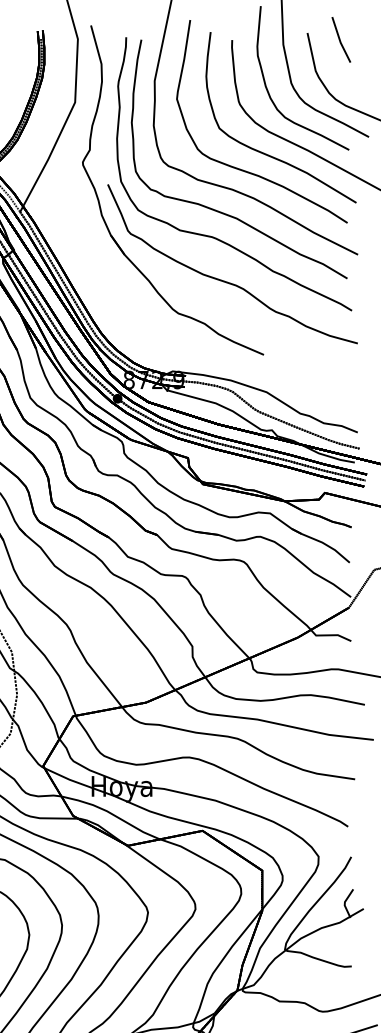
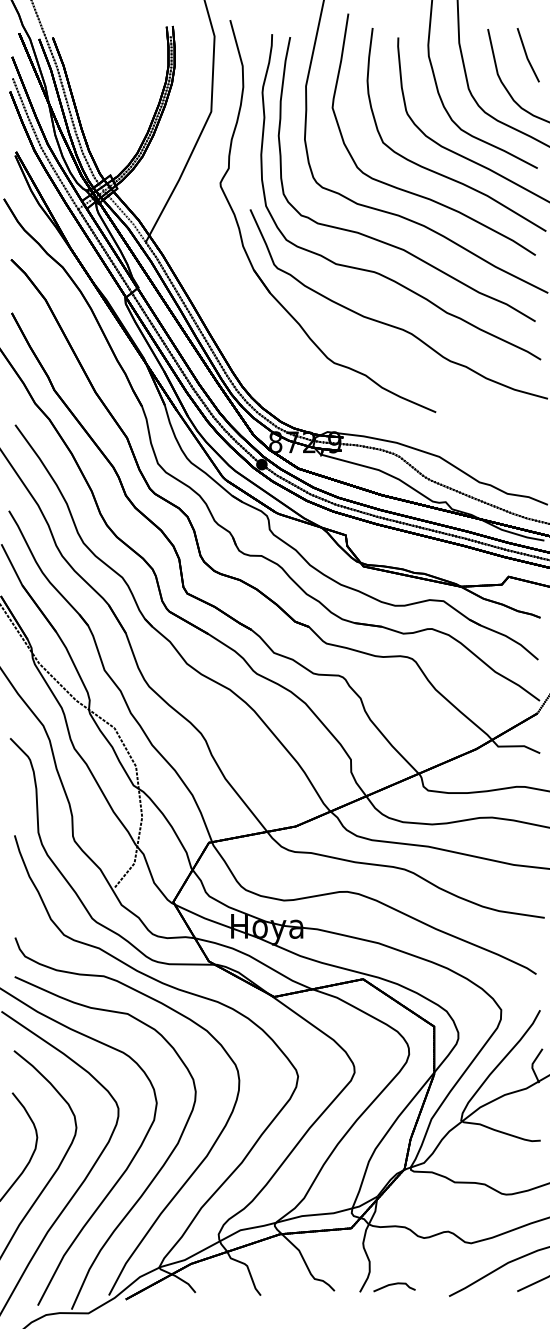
part: (340, 40) -> (527, 55), moved

